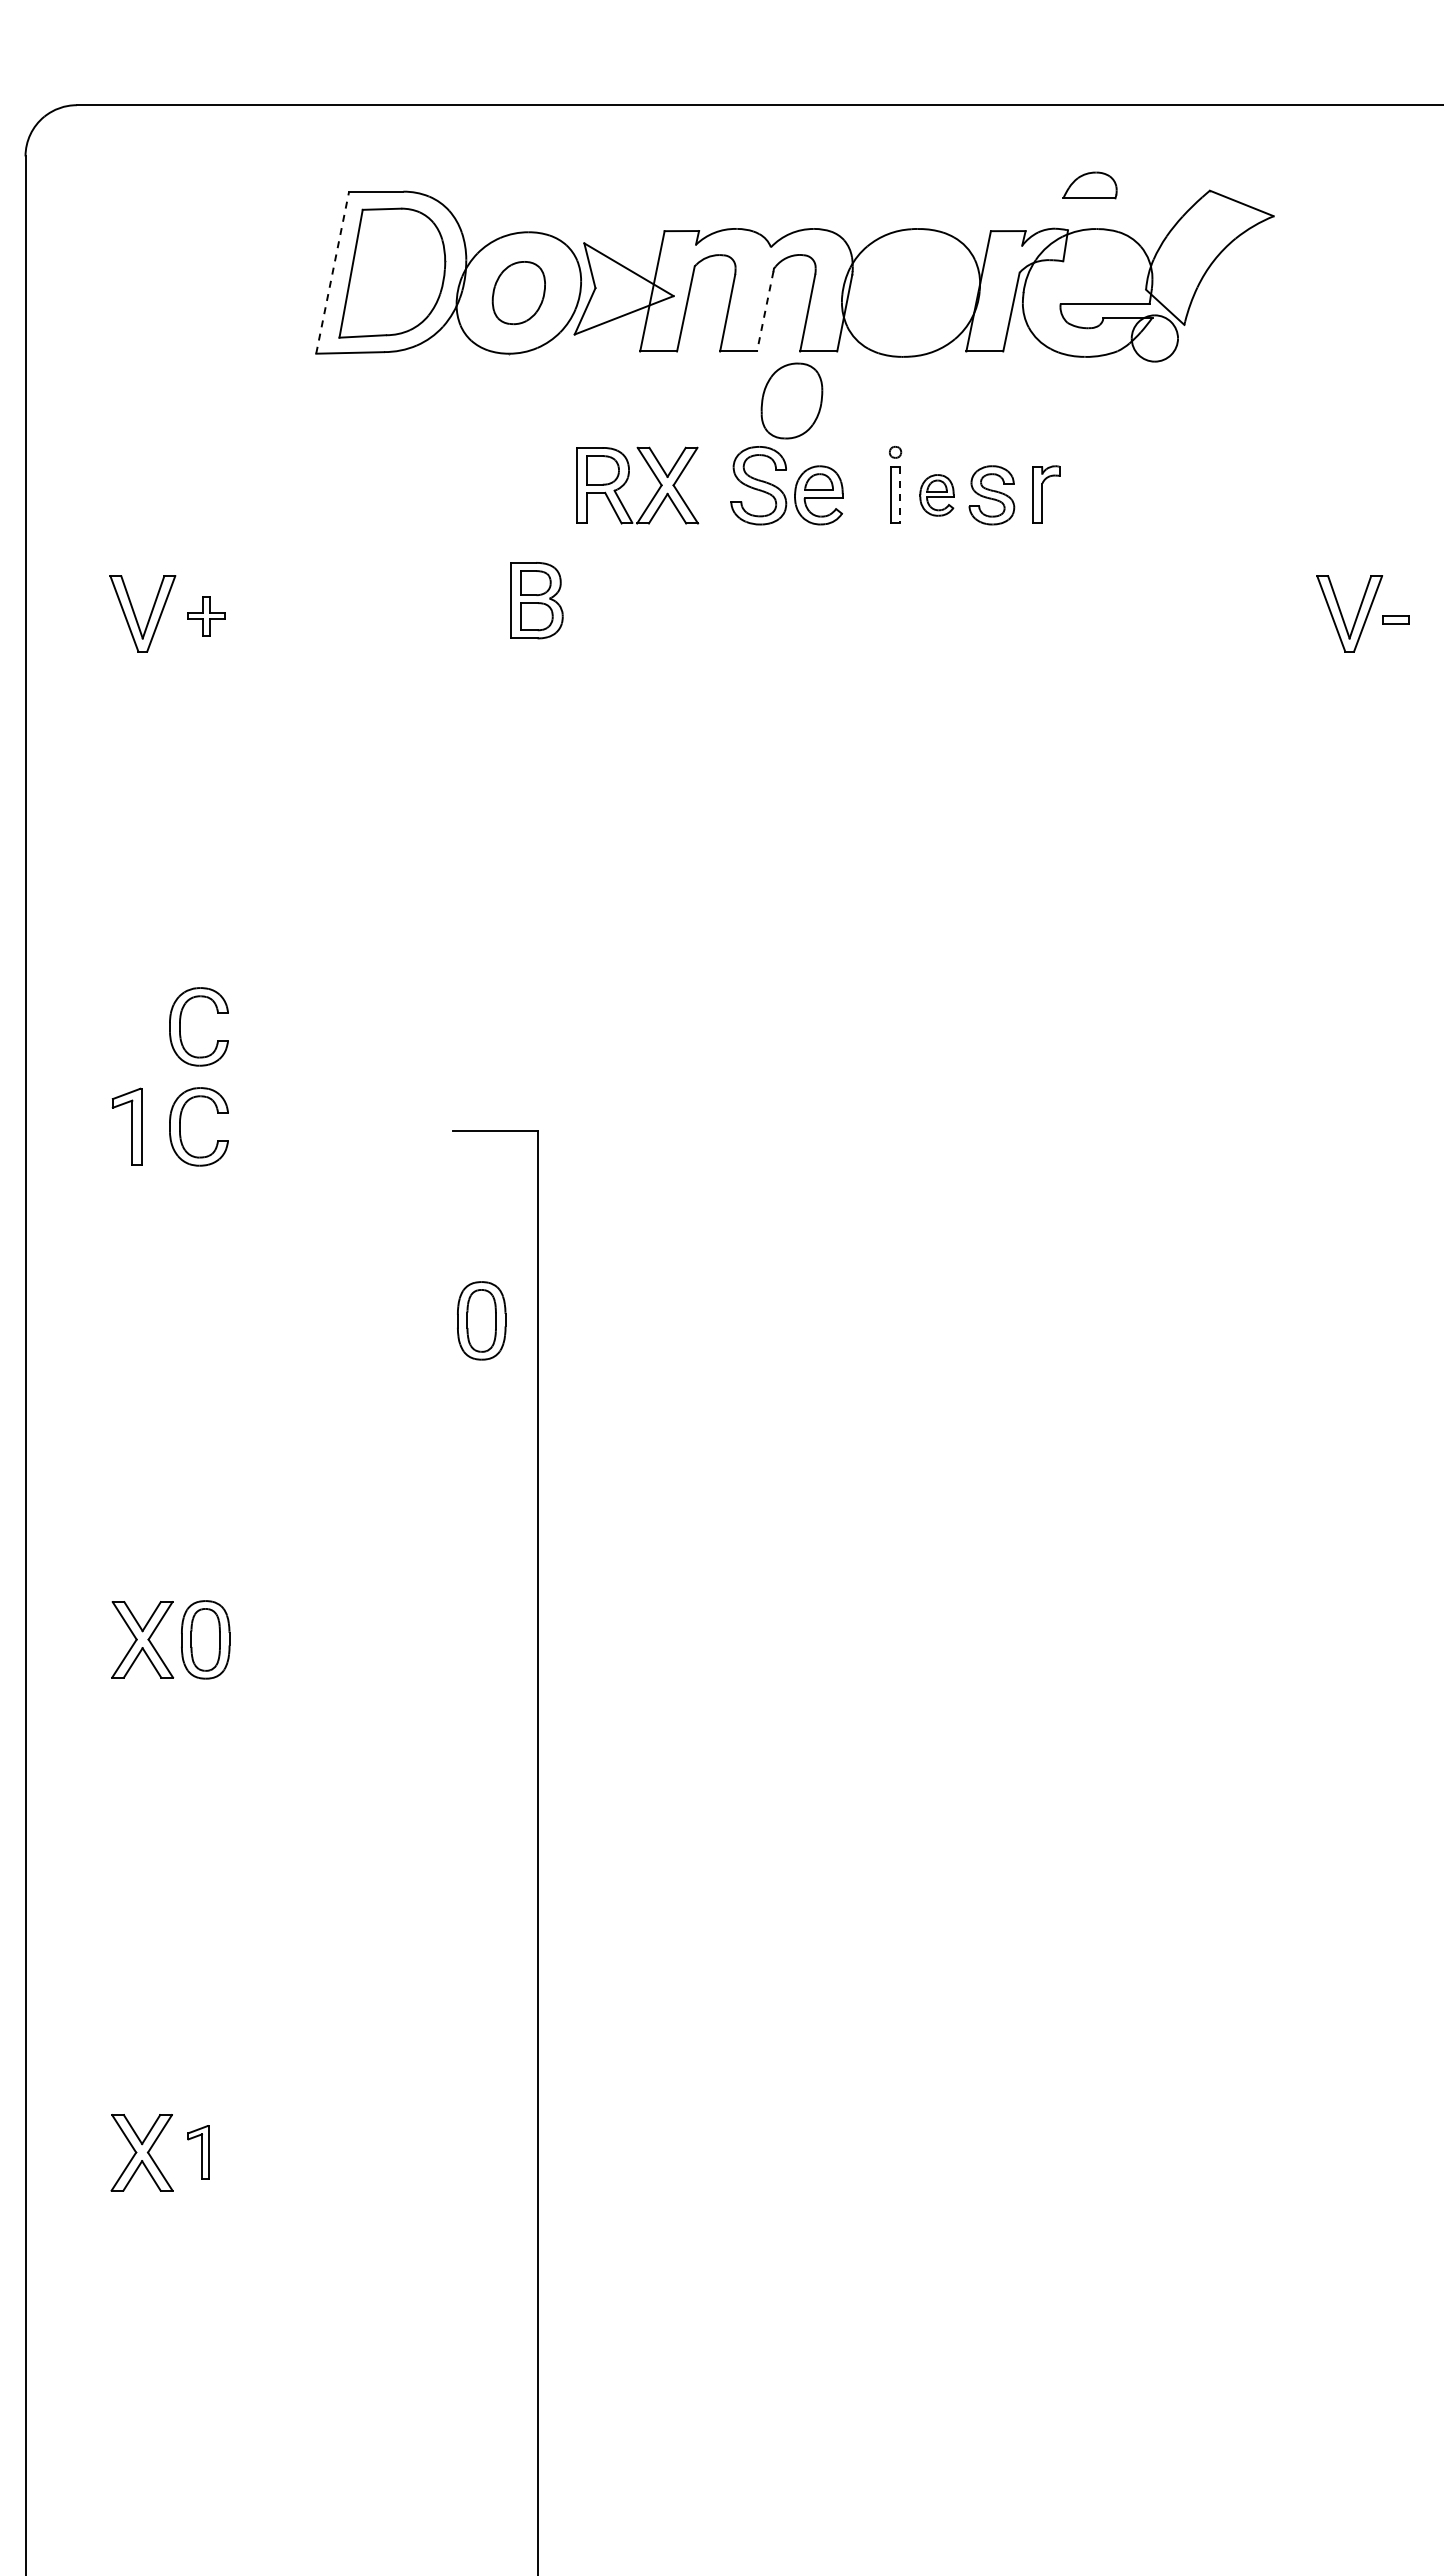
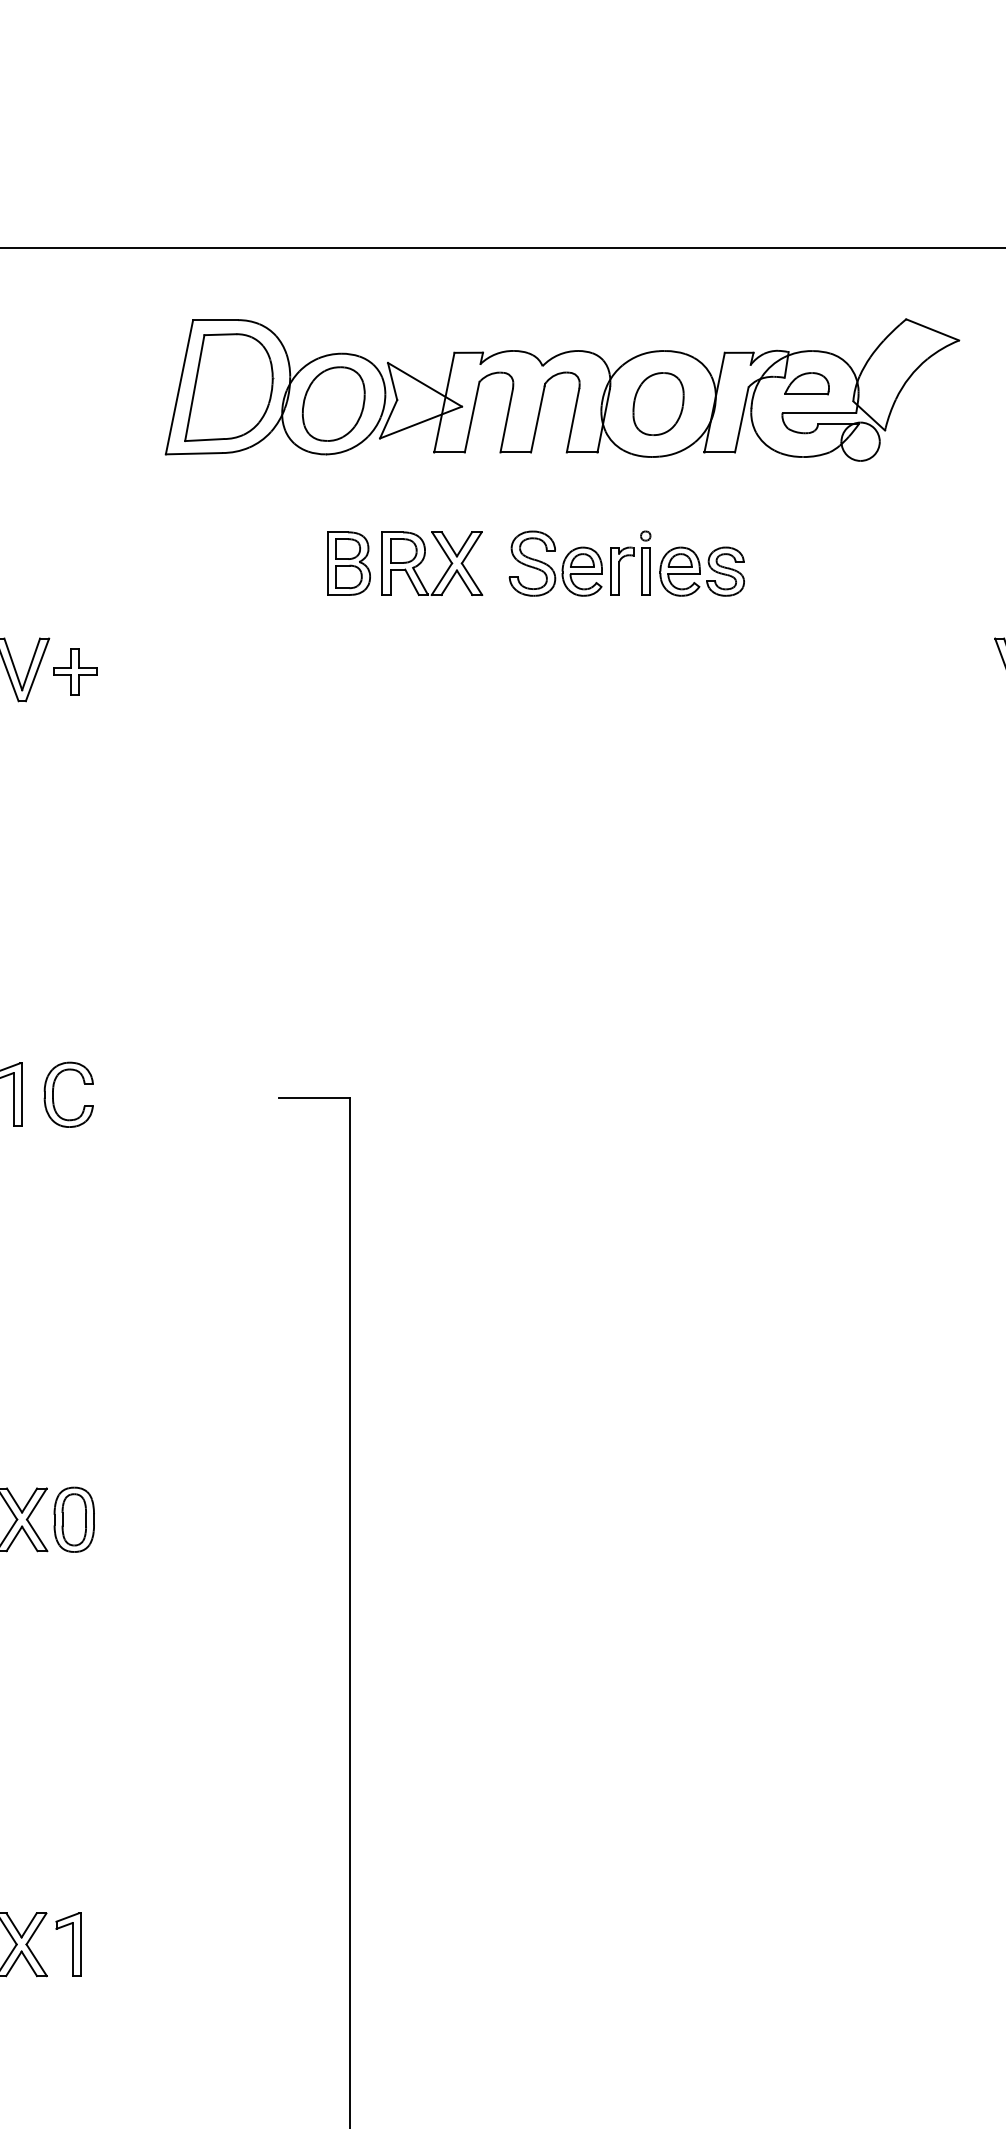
part: (1089, 185) -> (806, 383), moved
line: (332, 272) -> (179, 387), dashed -> solid
part: (518, 292) -> (333, 403), size x1.43
line: (765, 311) -> (538, 419), dashed -> solid
part: (791, 400) -> (658, 403), moved
part: (1046, 494) -> (622, 570), moved
line: (900, 495) -> (649, 571), dashed -> solid
part: (936, 495) -> (679, 571), size x1.43
part: (536, 600) -> (348, 563), moved
part: (206, 616) -> (74, 672), size x1.43
part: (180, 1026) -> (53, 1011), removed
part: (481, 1320) -> (302, 1255), removed
part: (198, 2152) -> (68, 1944), size x1.43

